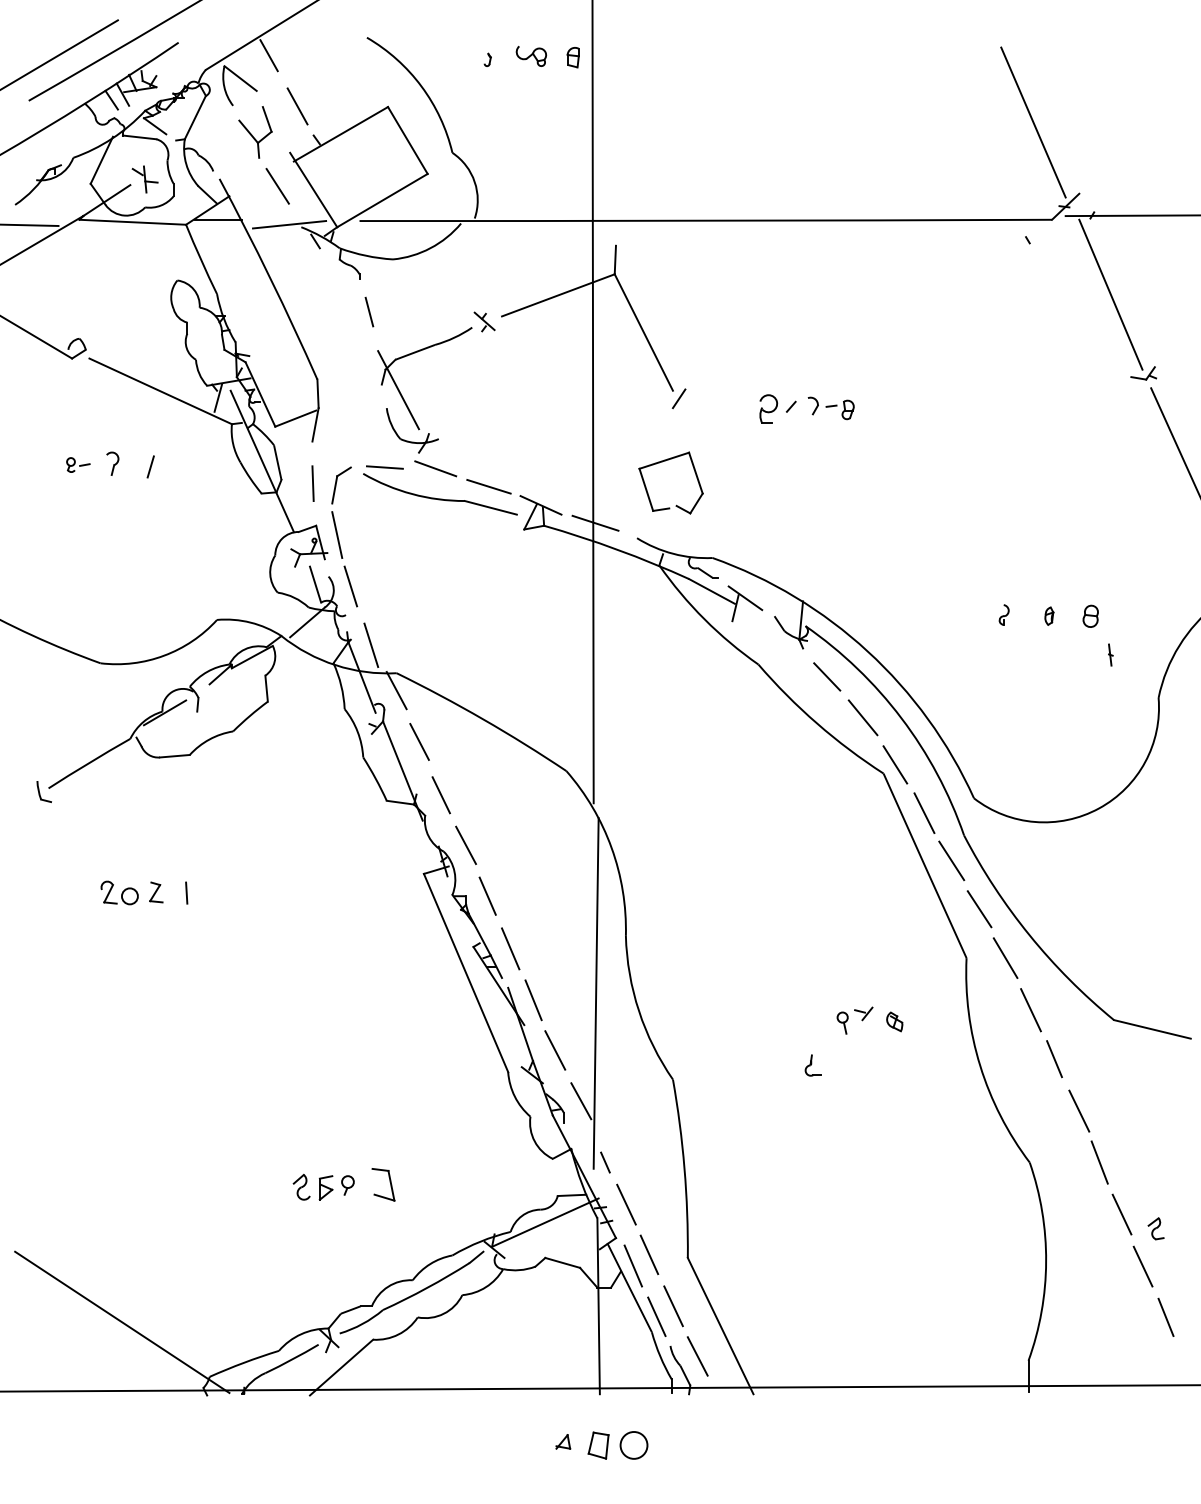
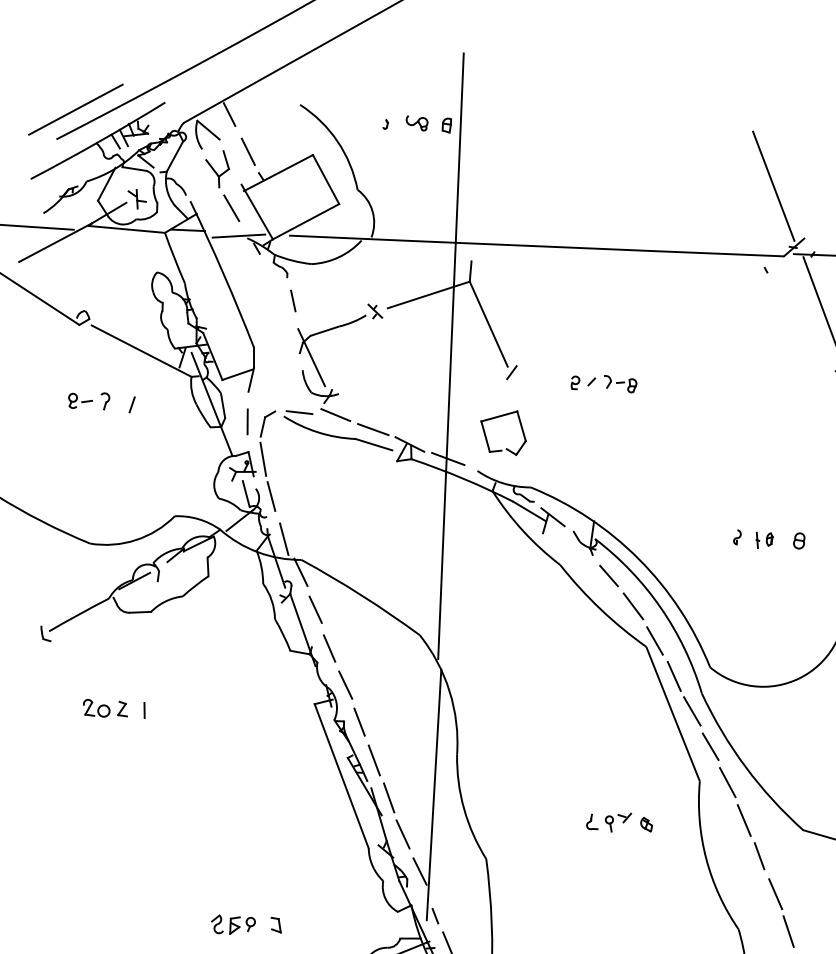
part: (768, 408) -> (575, 382), size x0.62
part: (78, 464) -> (80, 400), size x1.43
part: (1110, 654) -> (757, 539), moved
part: (812, 1065) -> (592, 821), moved
part: (383, 1184) -> (276, 924), size x0.62

